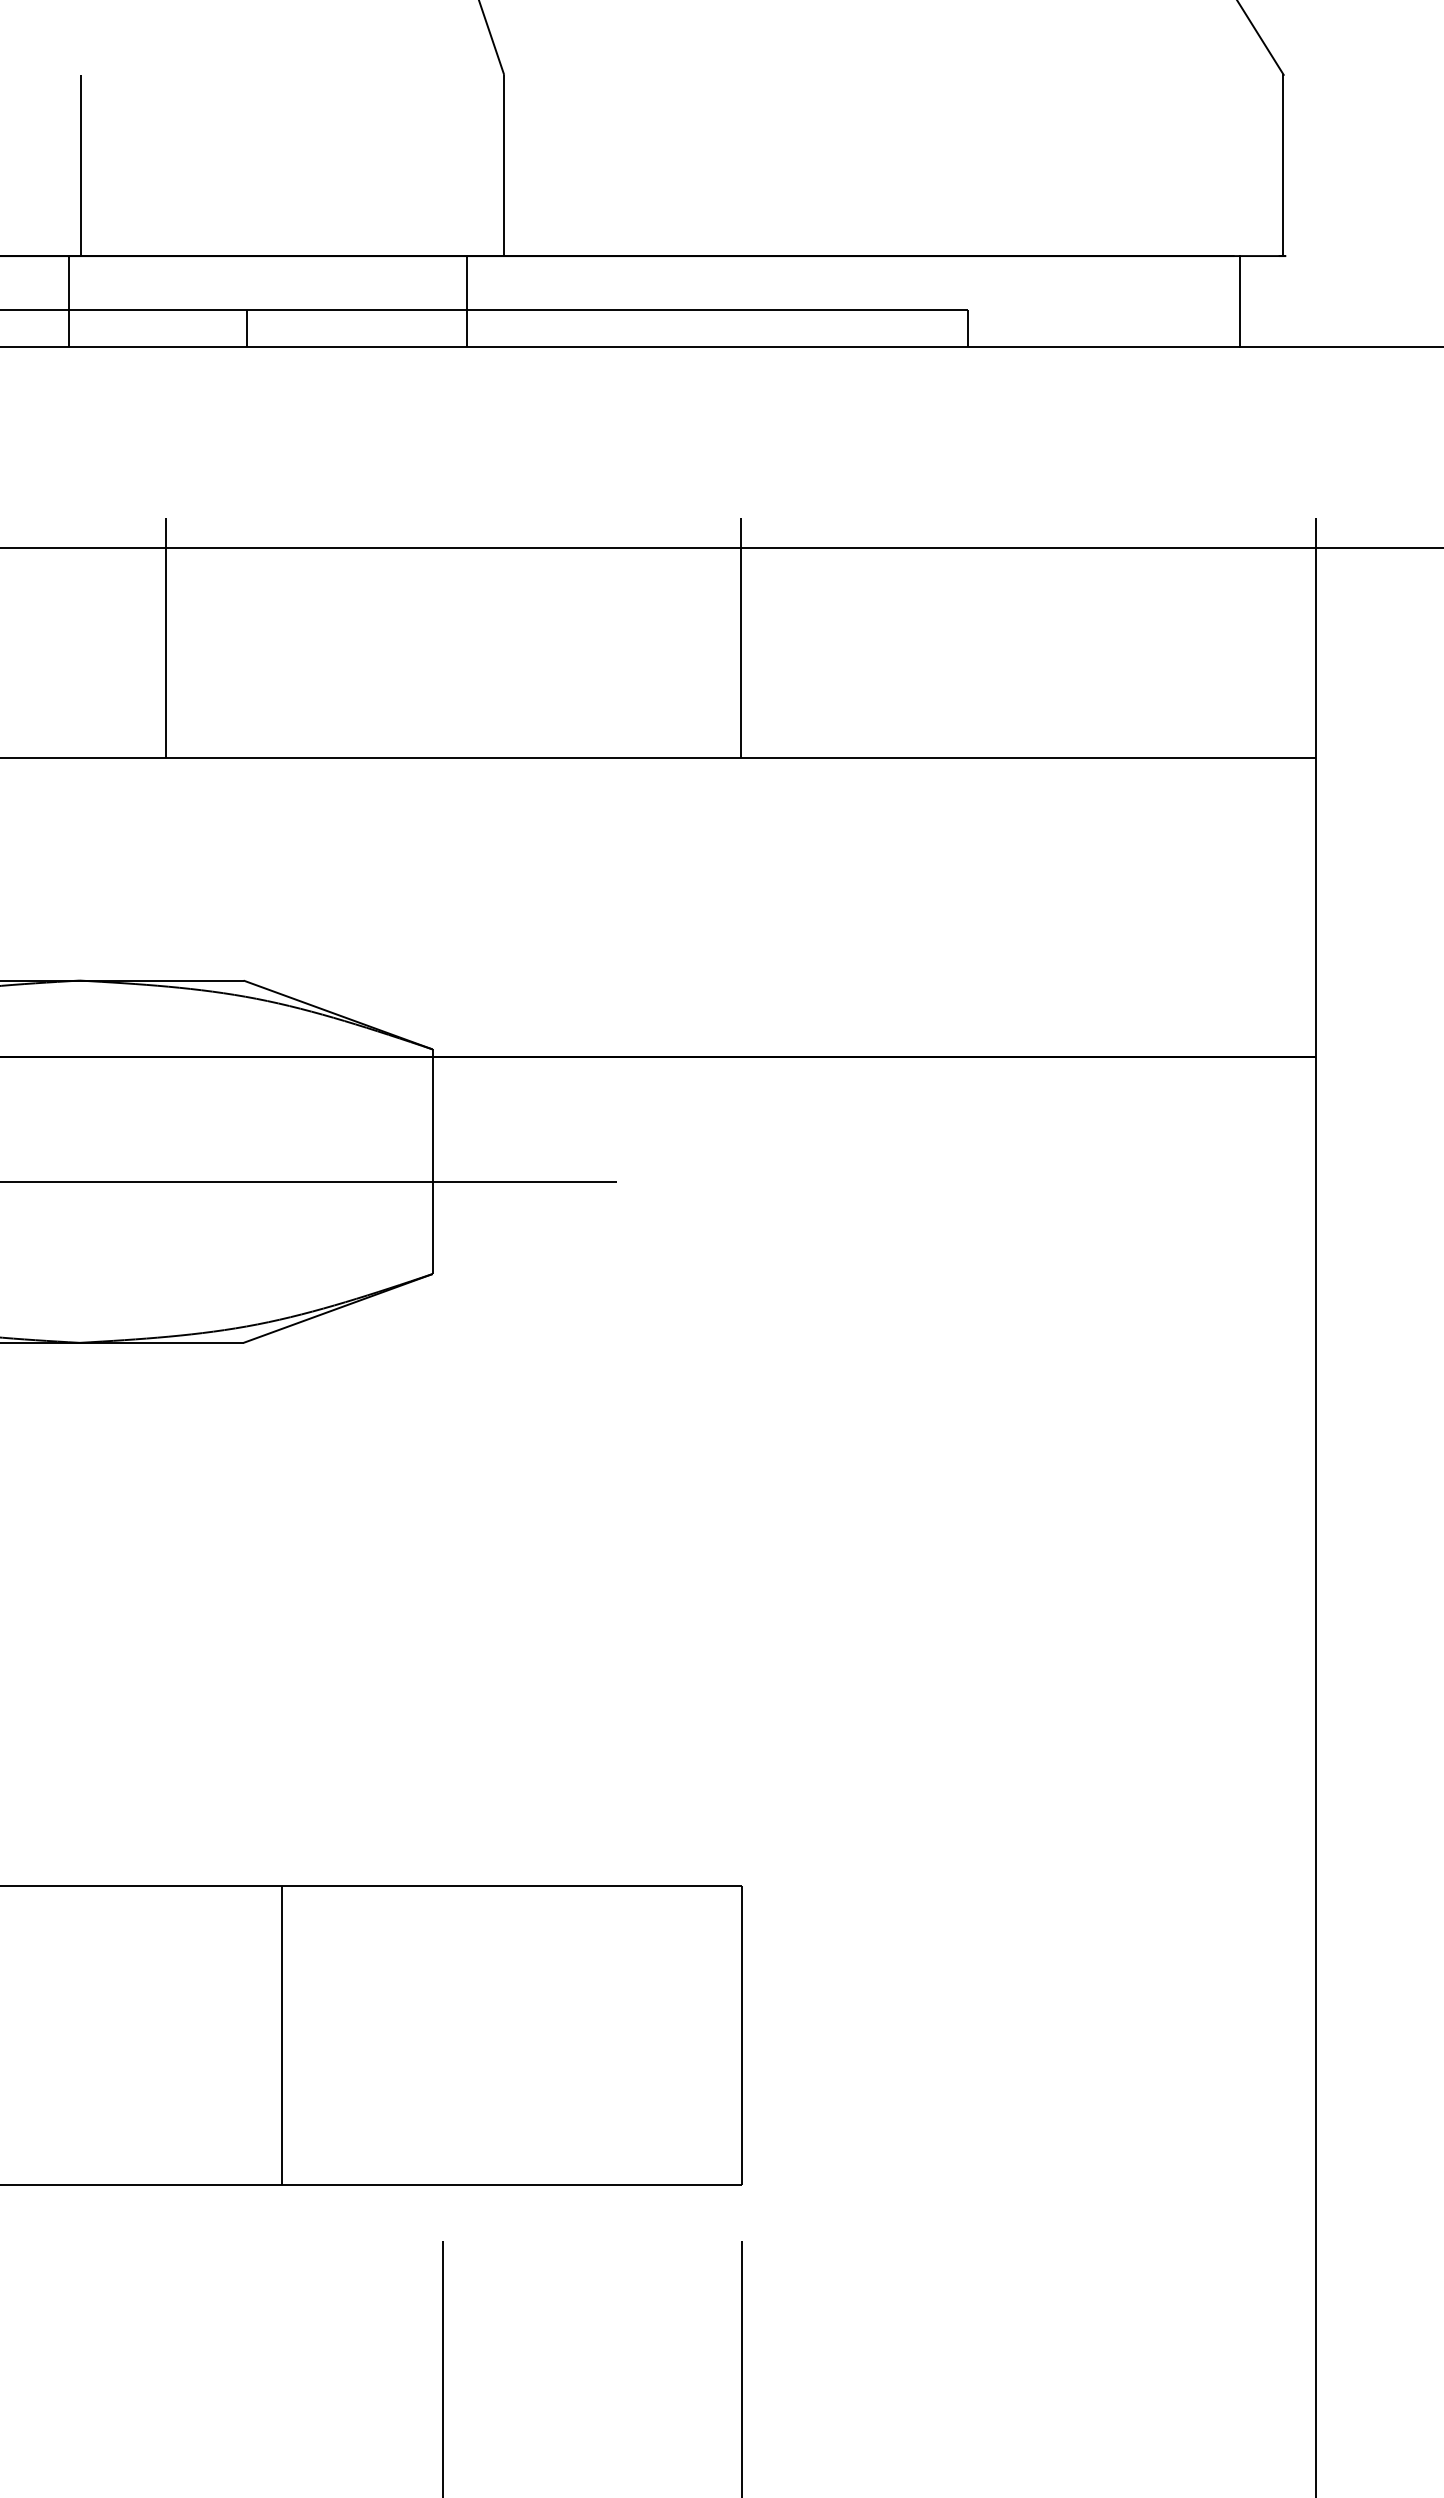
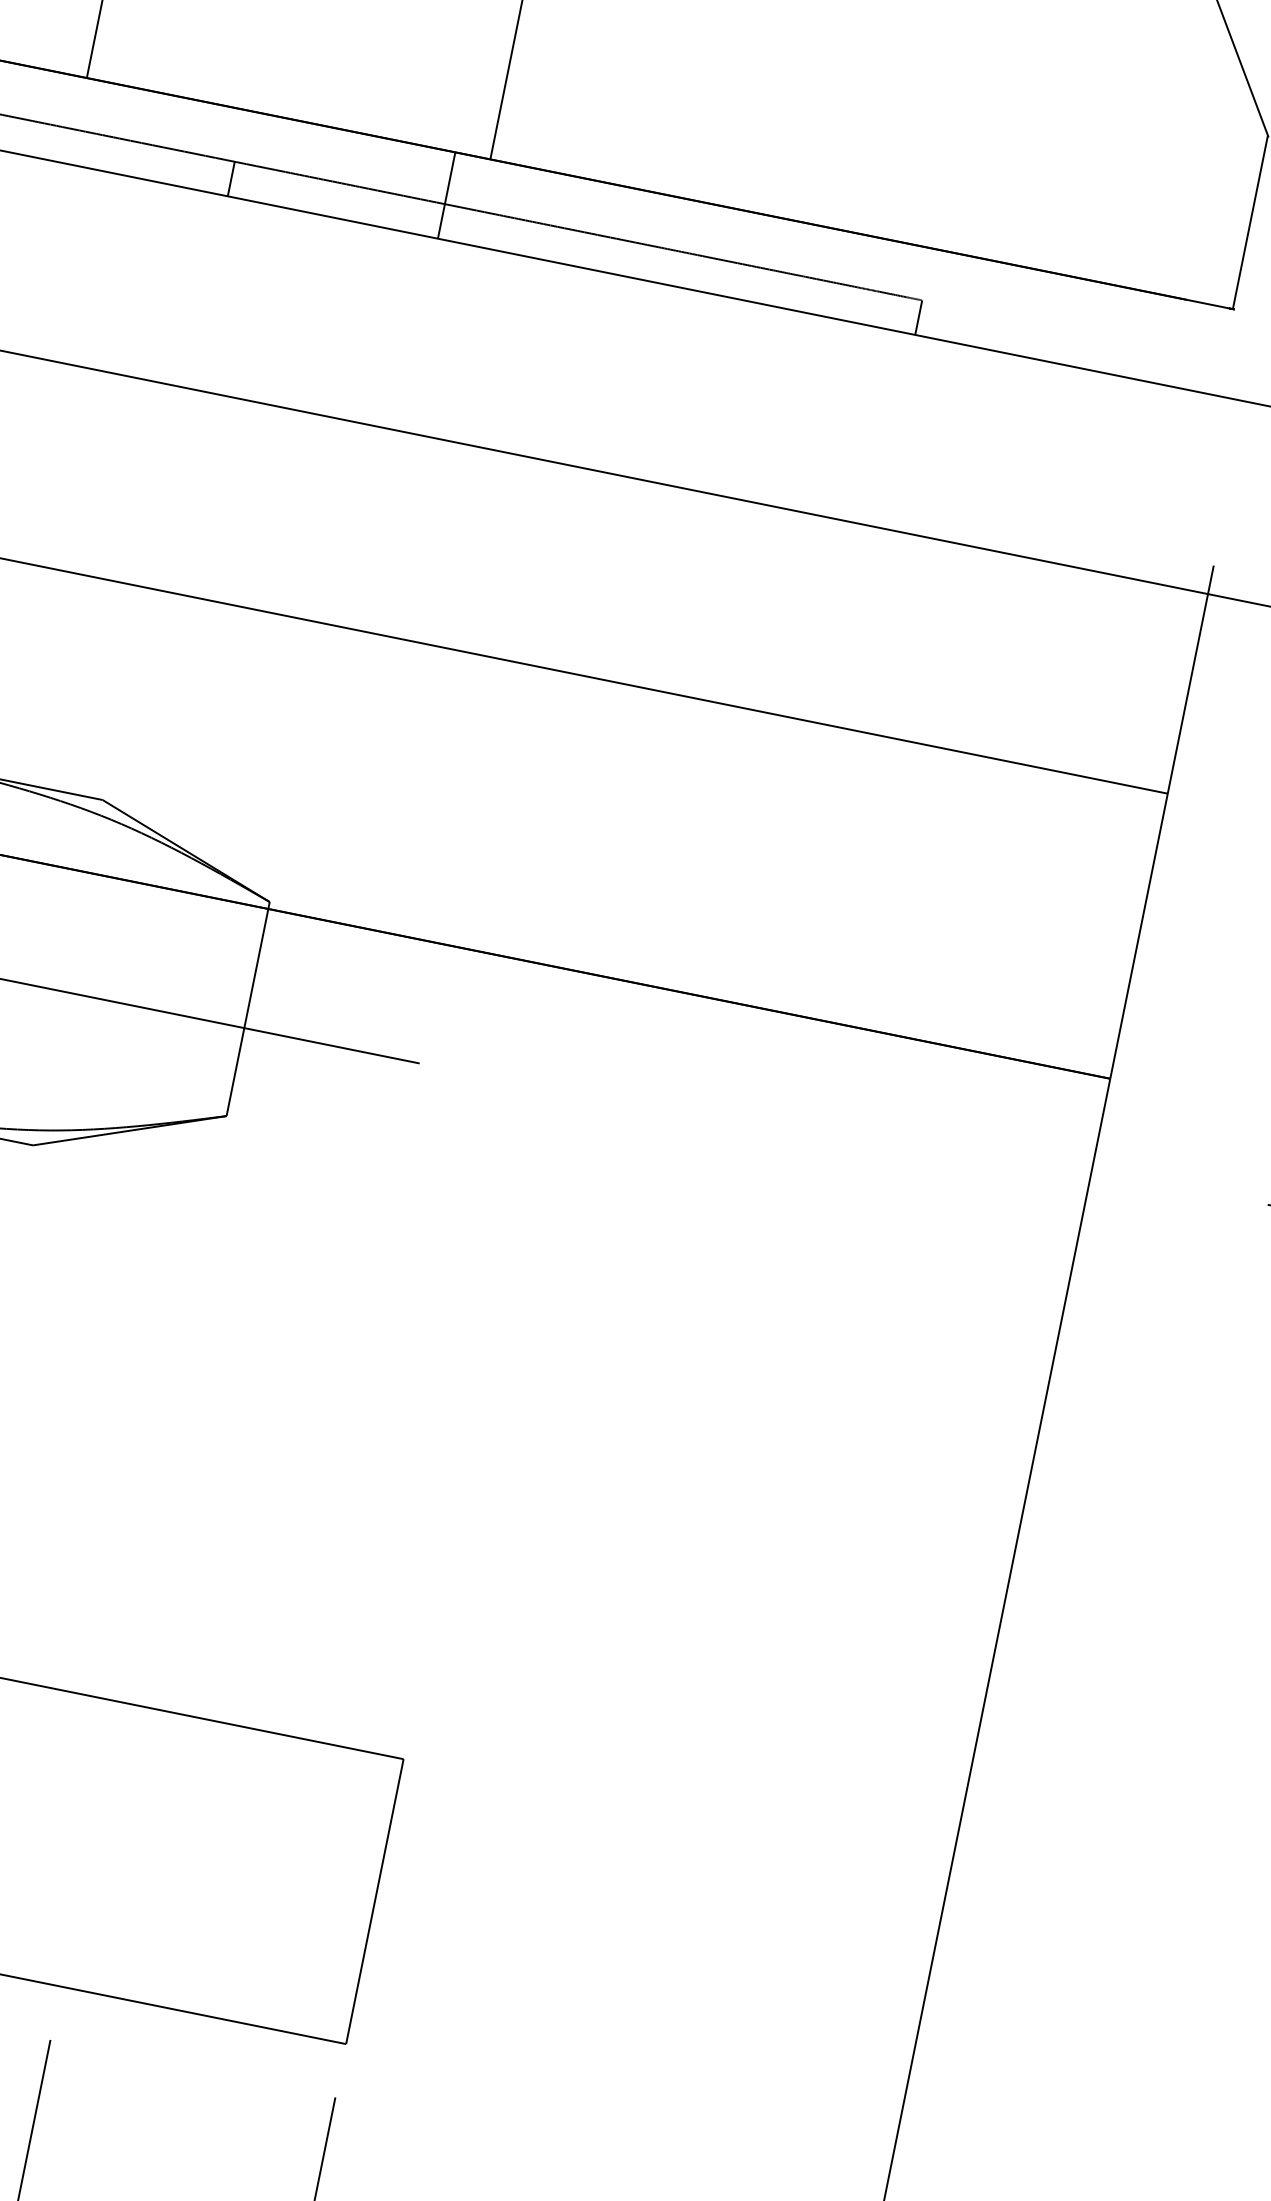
line: (69, 301) -> (67, 119), removed
line: (1239, 301) -> (1182, 344), removed
line: (165, 637) -> (94, 457), removed
line: (740, 637) -> (642, 568), removed

